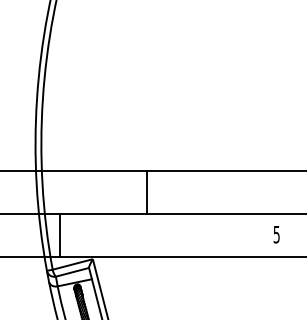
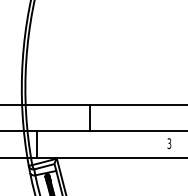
text: (276, 232) -> (169, 142), 5 -> 3

